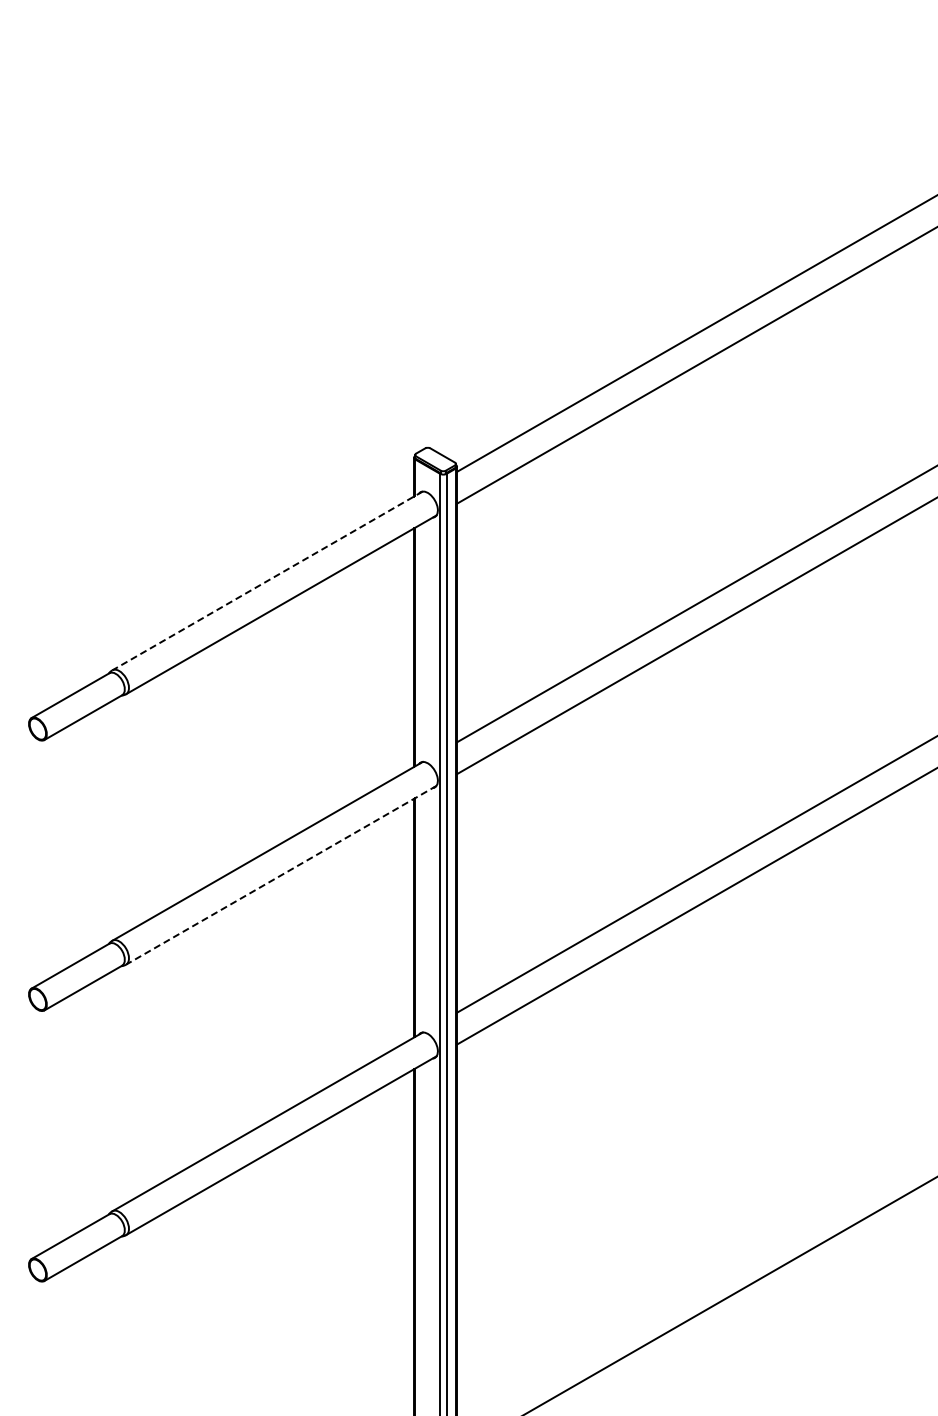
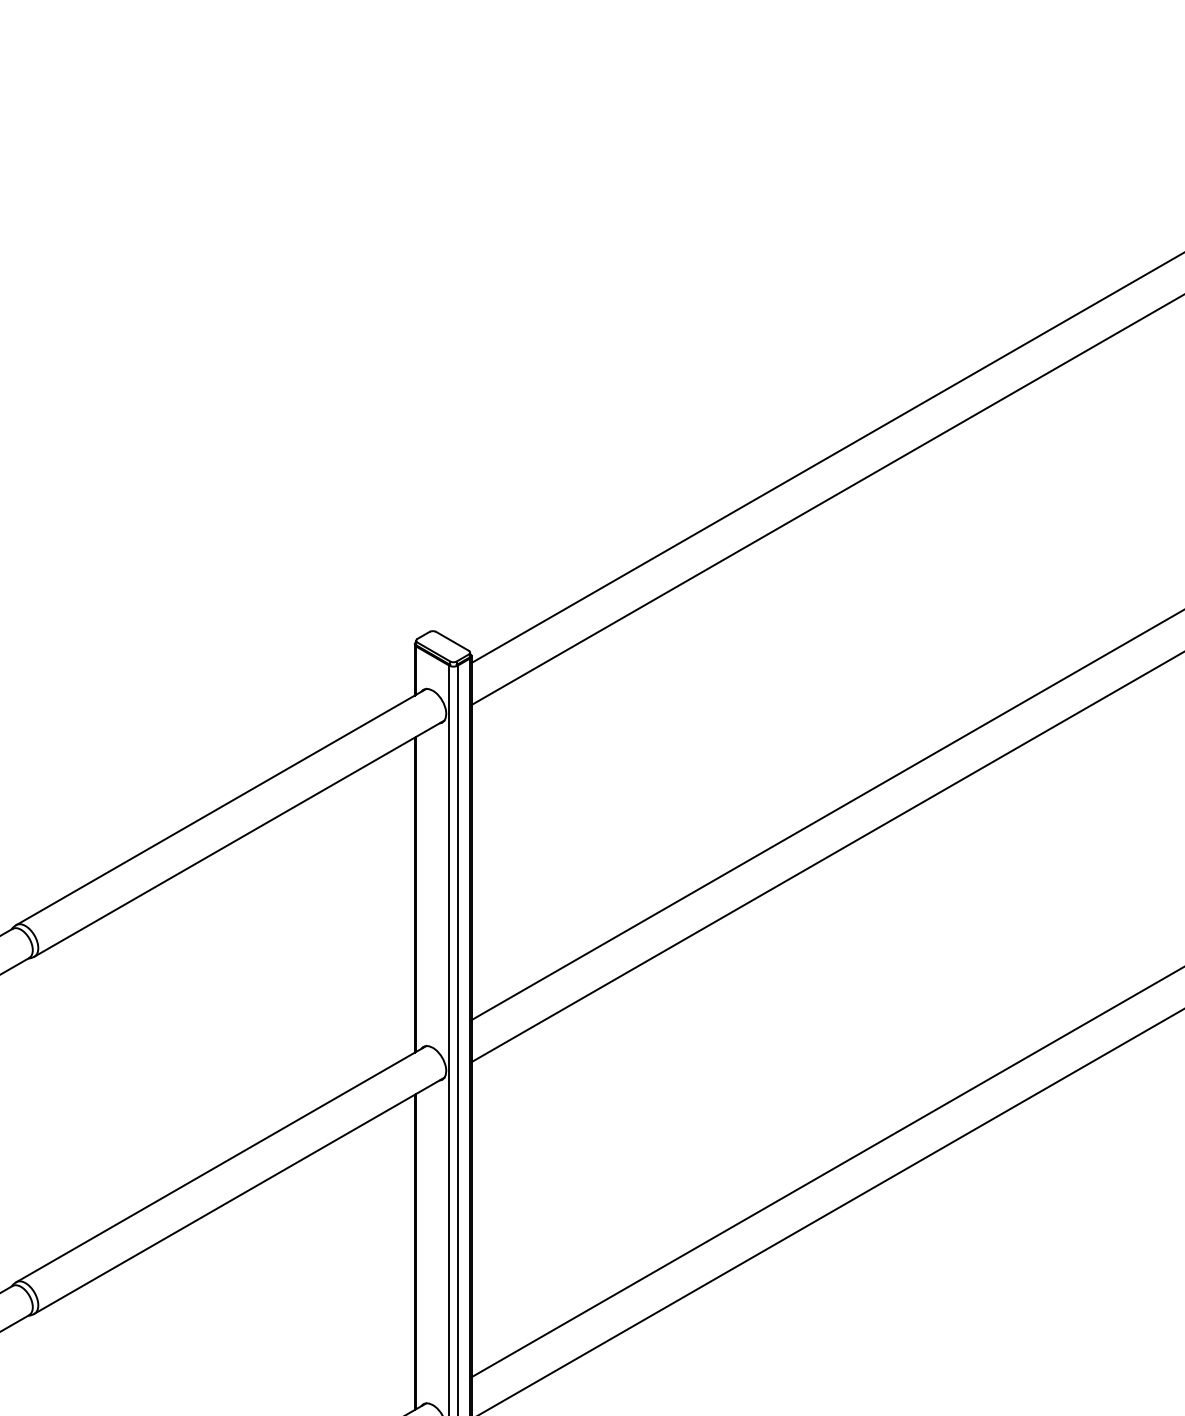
line: (267, 581) -> (221, 807), dashed -> solid
line: (280, 875) -> (238, 1196), dashed -> solid

